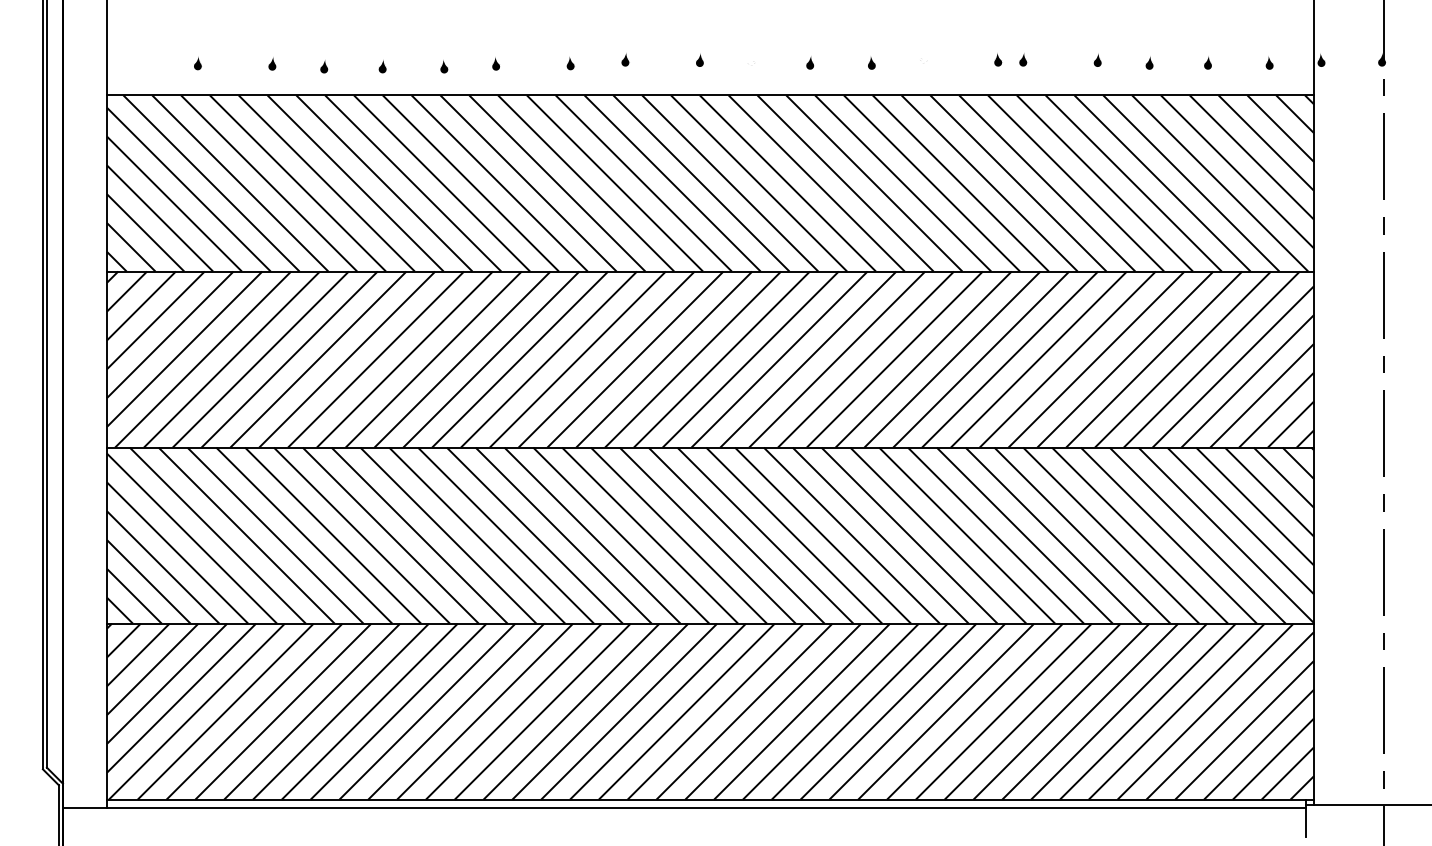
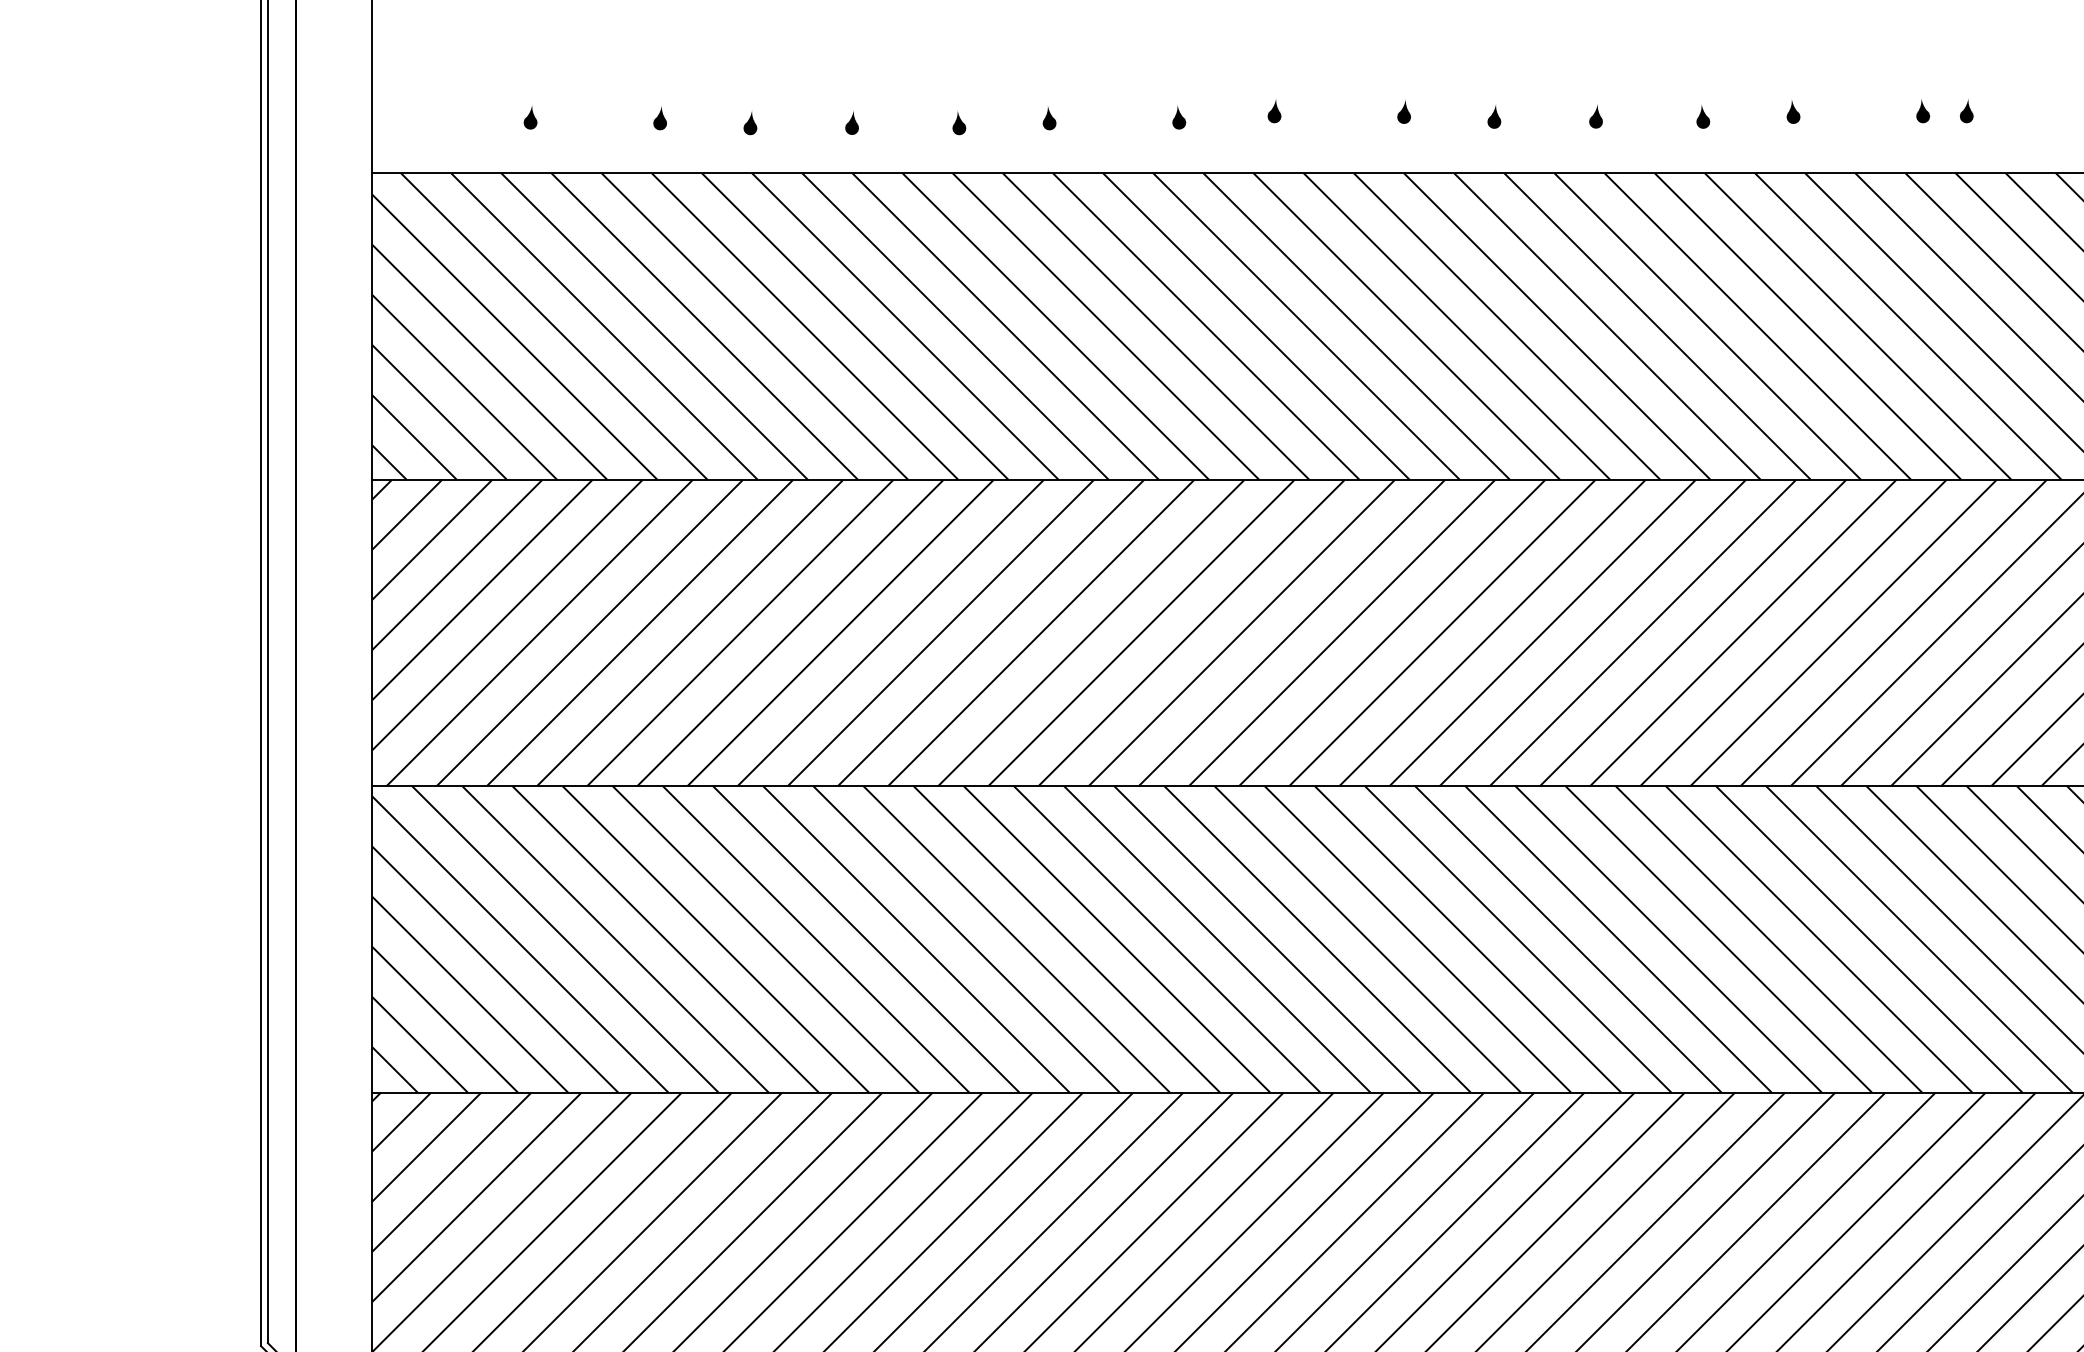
fill: (923, 59) -> (1793, 110), added
fill: (751, 62) -> (1493, 116), added

